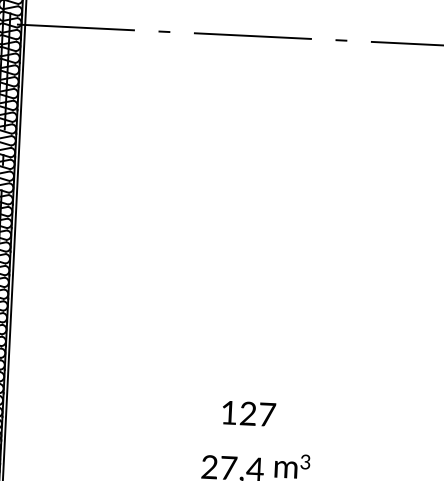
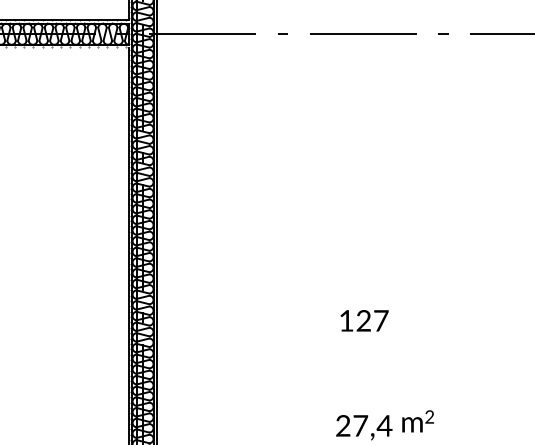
text: (249, 413) -> (364, 320), moved
text: (305, 463) -> (429, 418), 3 -> 2

